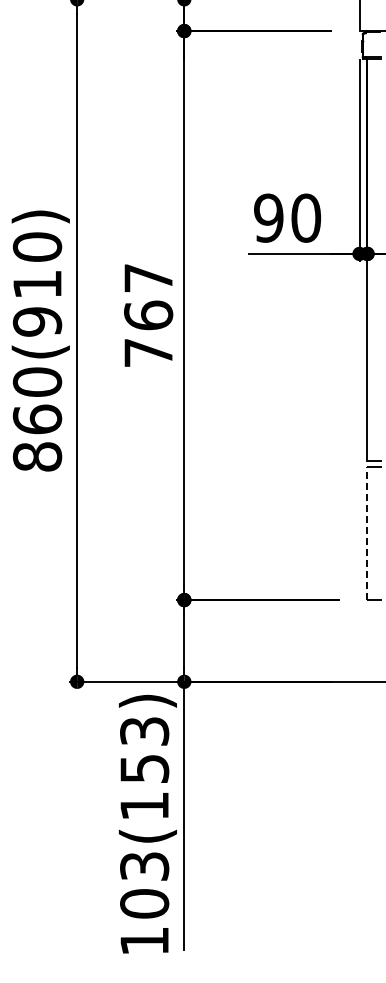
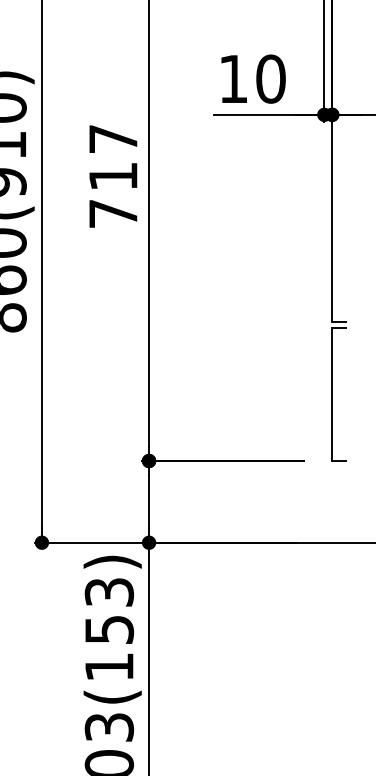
text: (268, 217) -> (233, 78), 90 -> 10
text: (148, 315) -> (113, 176), 767 -> 717
line: (367, 533) -> (332, 394), dashed -> solid

